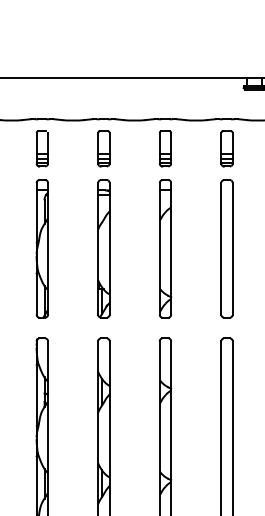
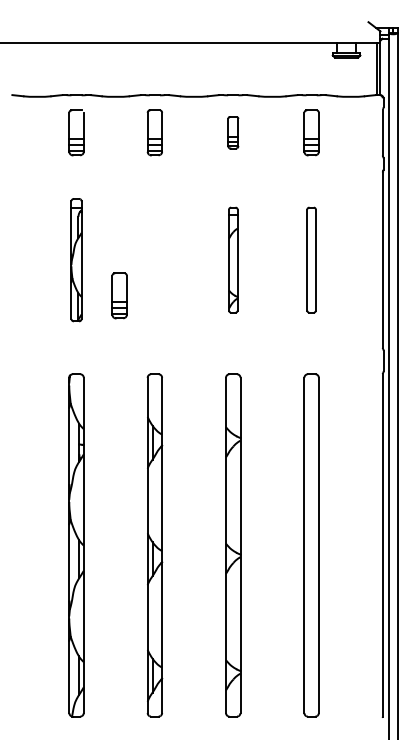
part: (165, 148) -> (233, 132), size x0.7
part: (42, 248) -> (76, 259), size x0.7
part: (103, 248) -> (154, 259), removed
part: (165, 248) -> (233, 259), size x0.6
part: (226, 248) -> (311, 259), size x0.6
part: (76, 276) -> (119, 295), added

